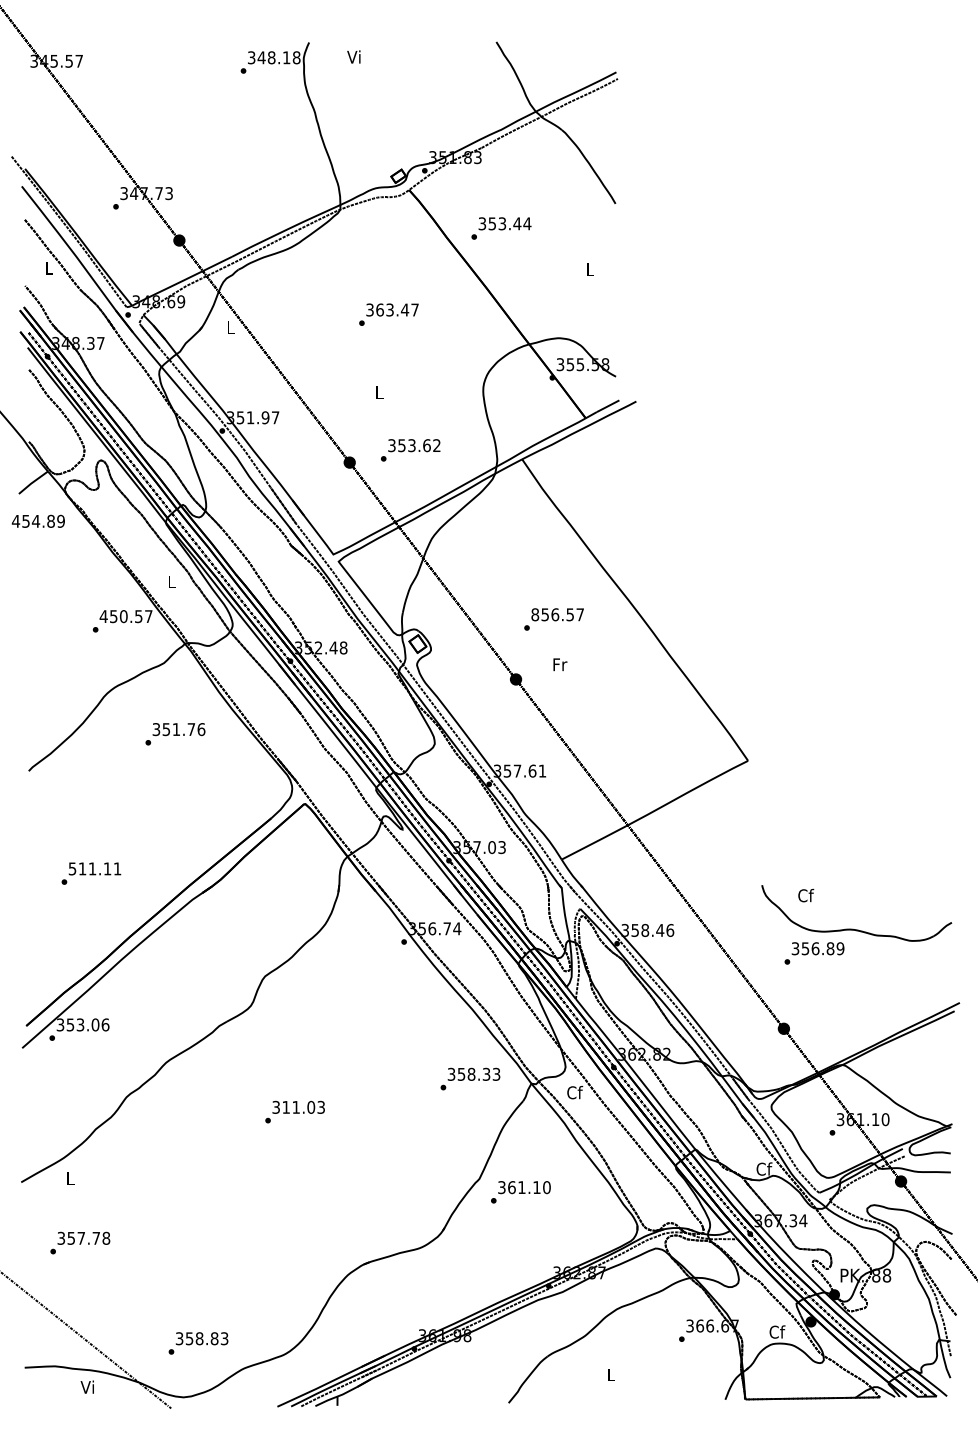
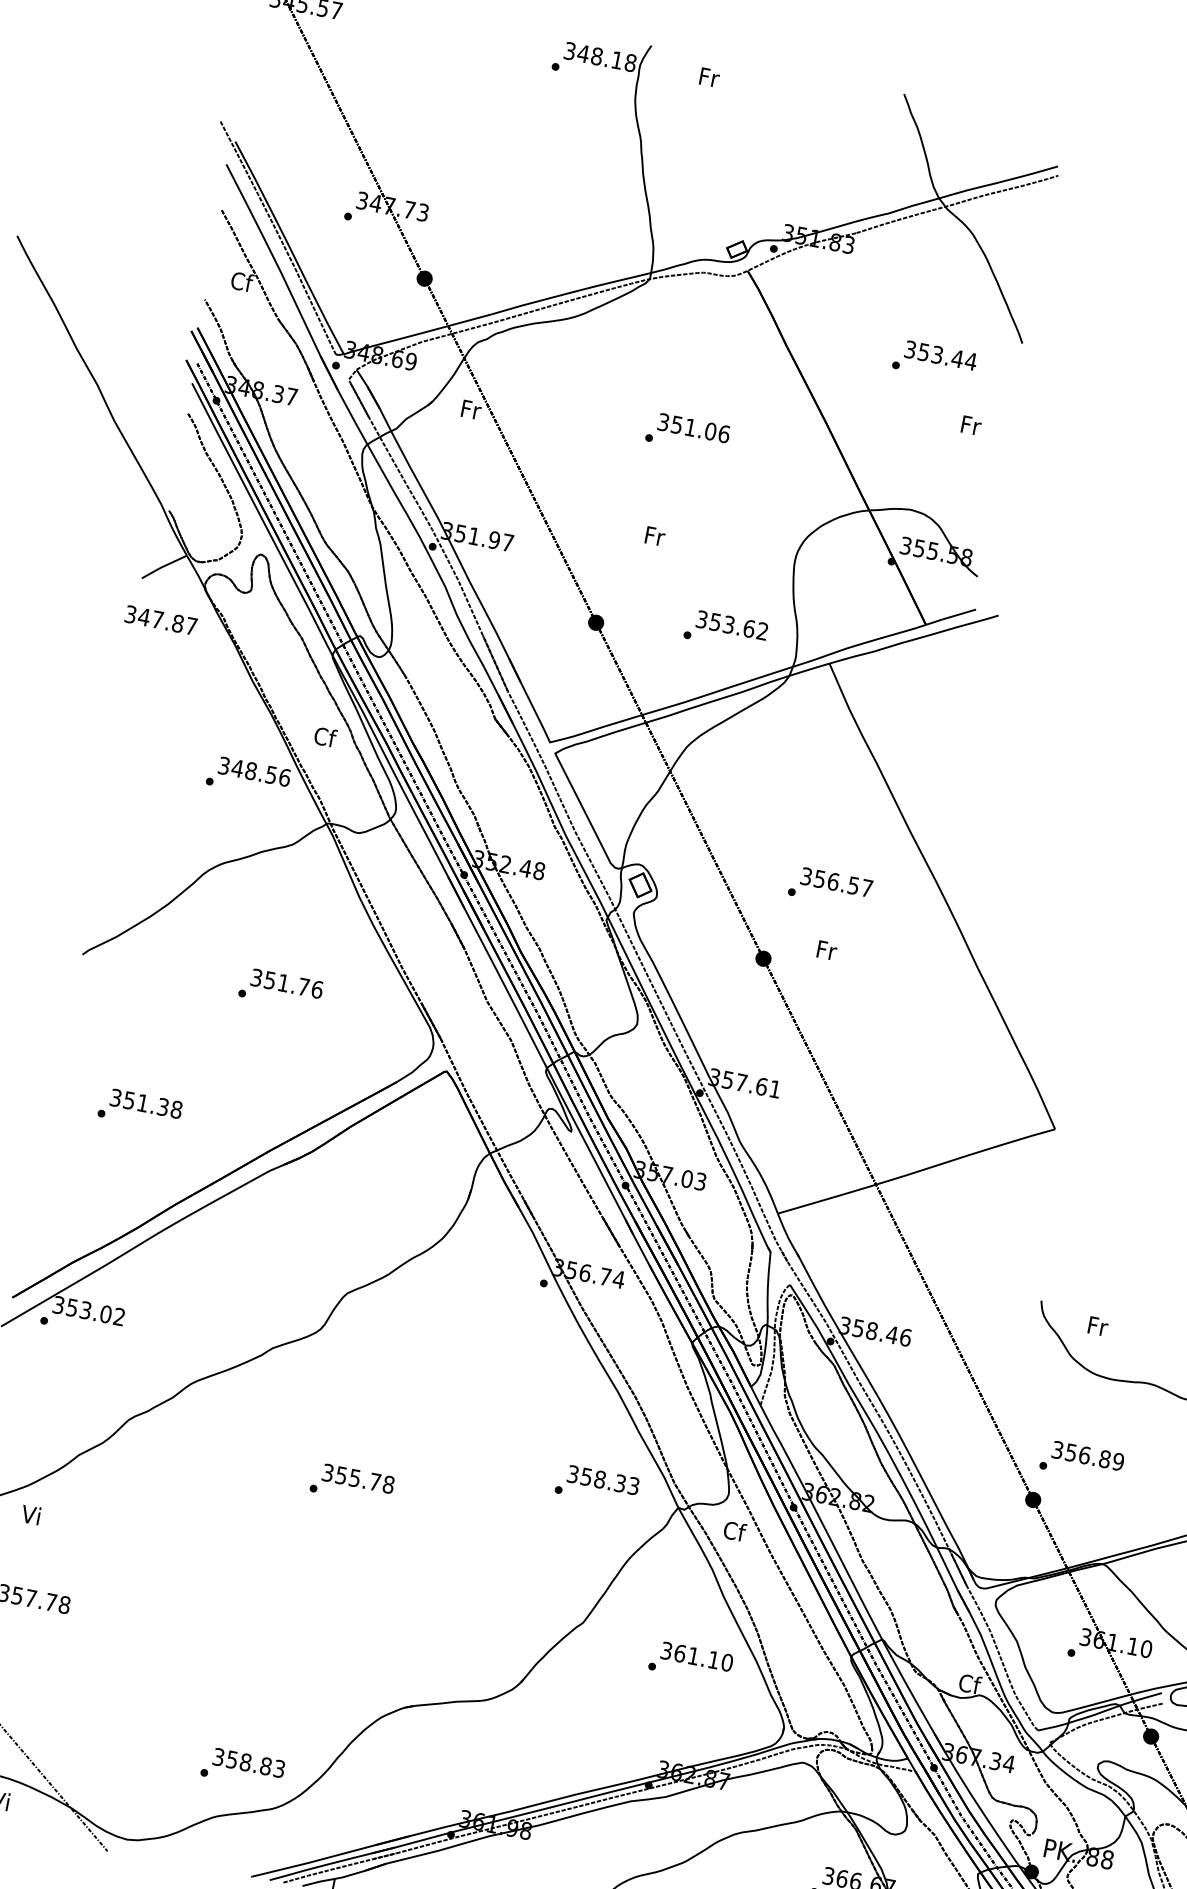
text: (354, 56) -> (709, 76), Vi -> Fr
text: (501, 228) -> (934, 361), moved
text: (49, 267) -> (242, 280), L -> Cf
text: (590, 269) -> (971, 425), L -> Fr
text: (397, 309) -> (700, 428), 363.47 -> 351.06
text: (231, 327) -> (472, 409), L -> Fr
text: (379, 392) -> (654, 536), L -> Fr
text: (410, 450) -> (725, 631), moved
text: (37, 520) -> (159, 618), 454.89 -> 347.87
text: (172, 581) -> (326, 736), L -> Cf
text: (535, 614) -> (806, 876), 856.57 -> 356.57
text: (125, 616) -> (253, 771), 450.57 -> 348.56
text: (175, 734) -> (281, 989), moved
text: (95, 868) -> (146, 1103), 511.11 -> 351.38
text: (806, 895) -> (1098, 1326), Cf -> Fr
text: (814, 953) -> (1082, 1461), moved
text: (105, 1024) -> (119, 1316), 353.06 -> 353.02
text: (303, 1106) -> (365, 1478), 311.03 -> 355.78
text: (69, 1178) -> (30, 1514), L -> Vi
text: (520, 1192) -> (690, 1662), moved
text: (198, 1343) -> (242, 1768), moved

